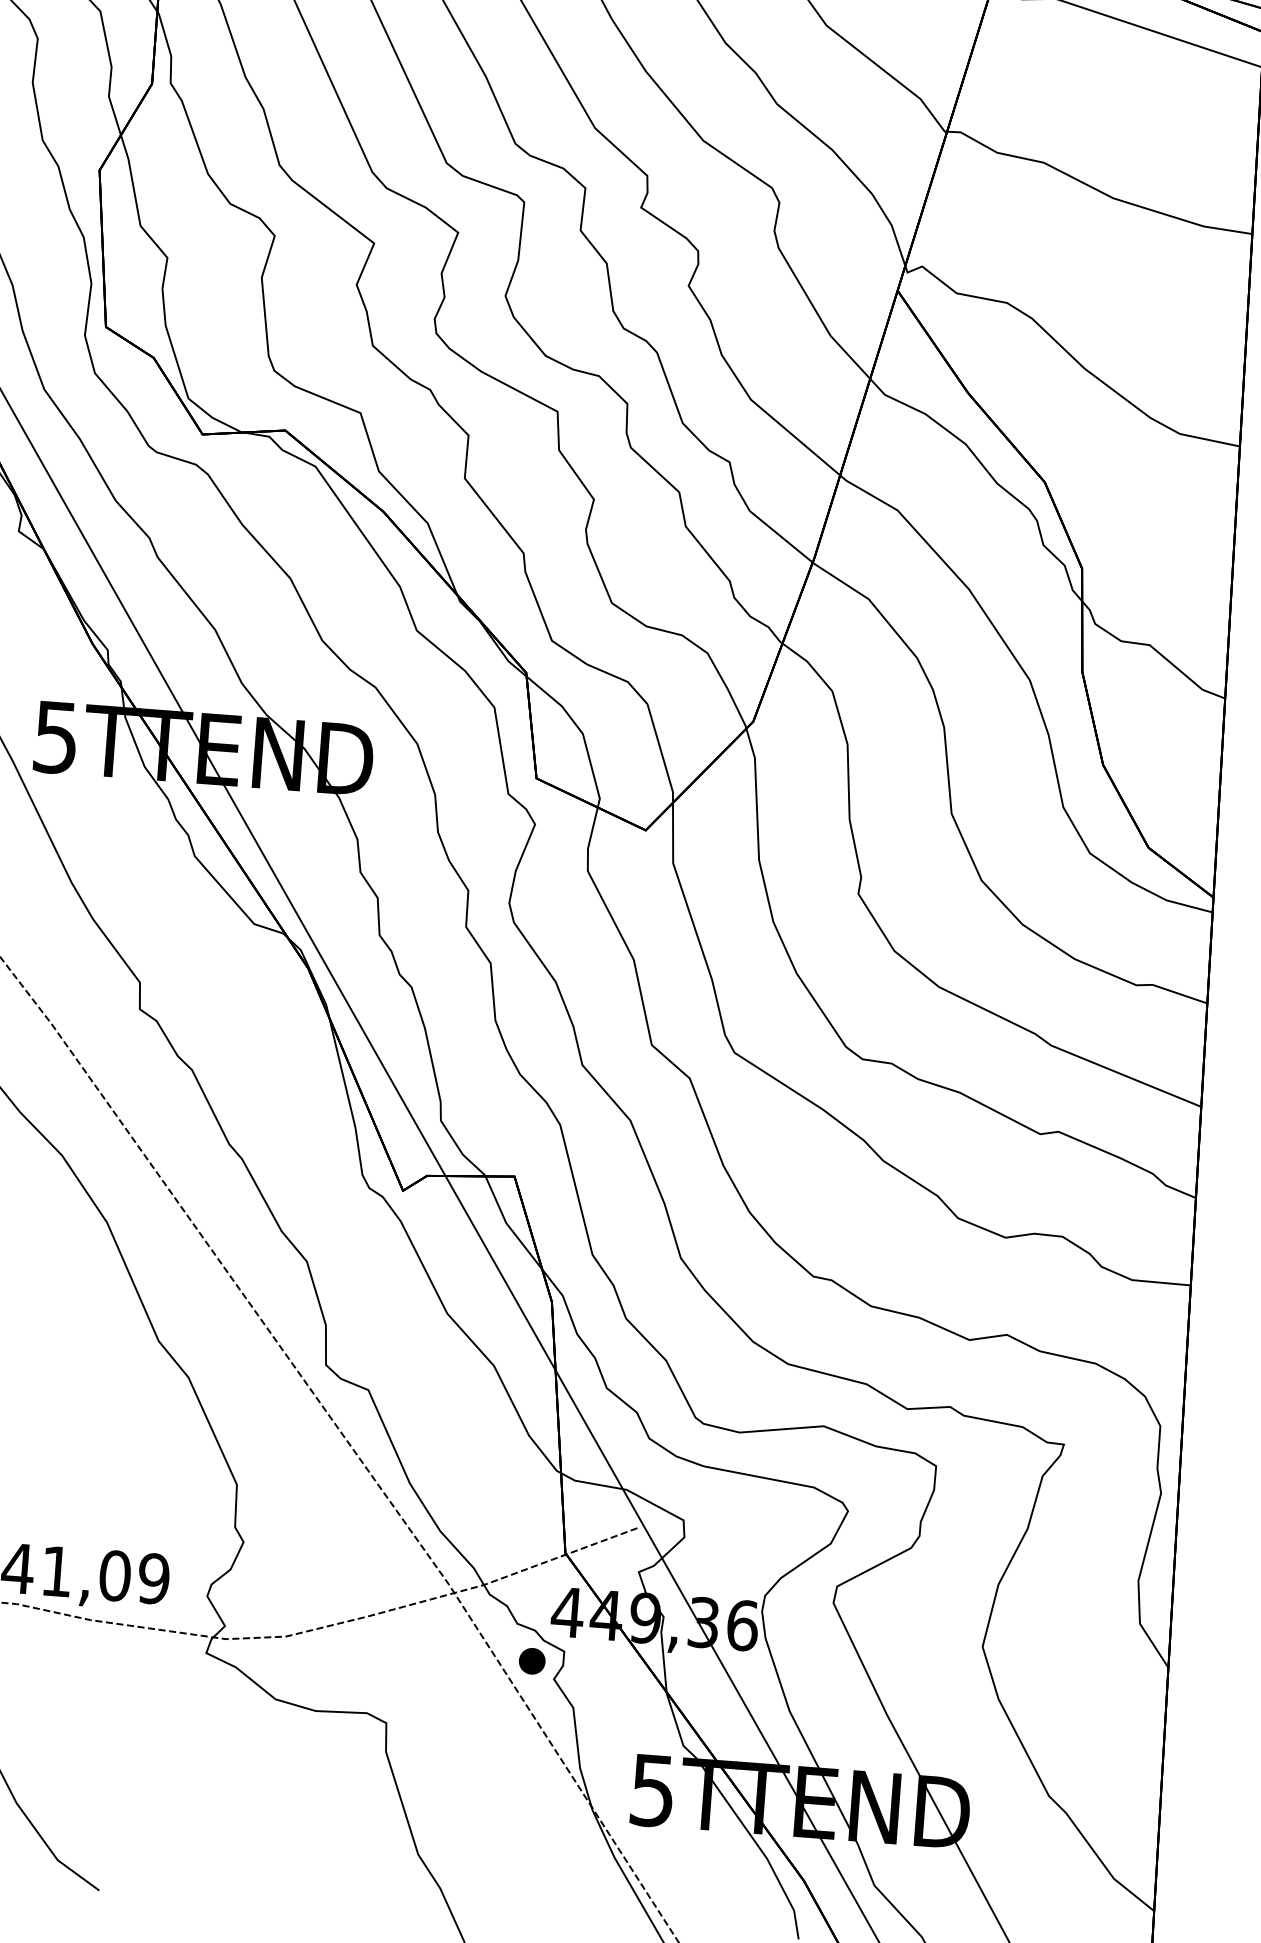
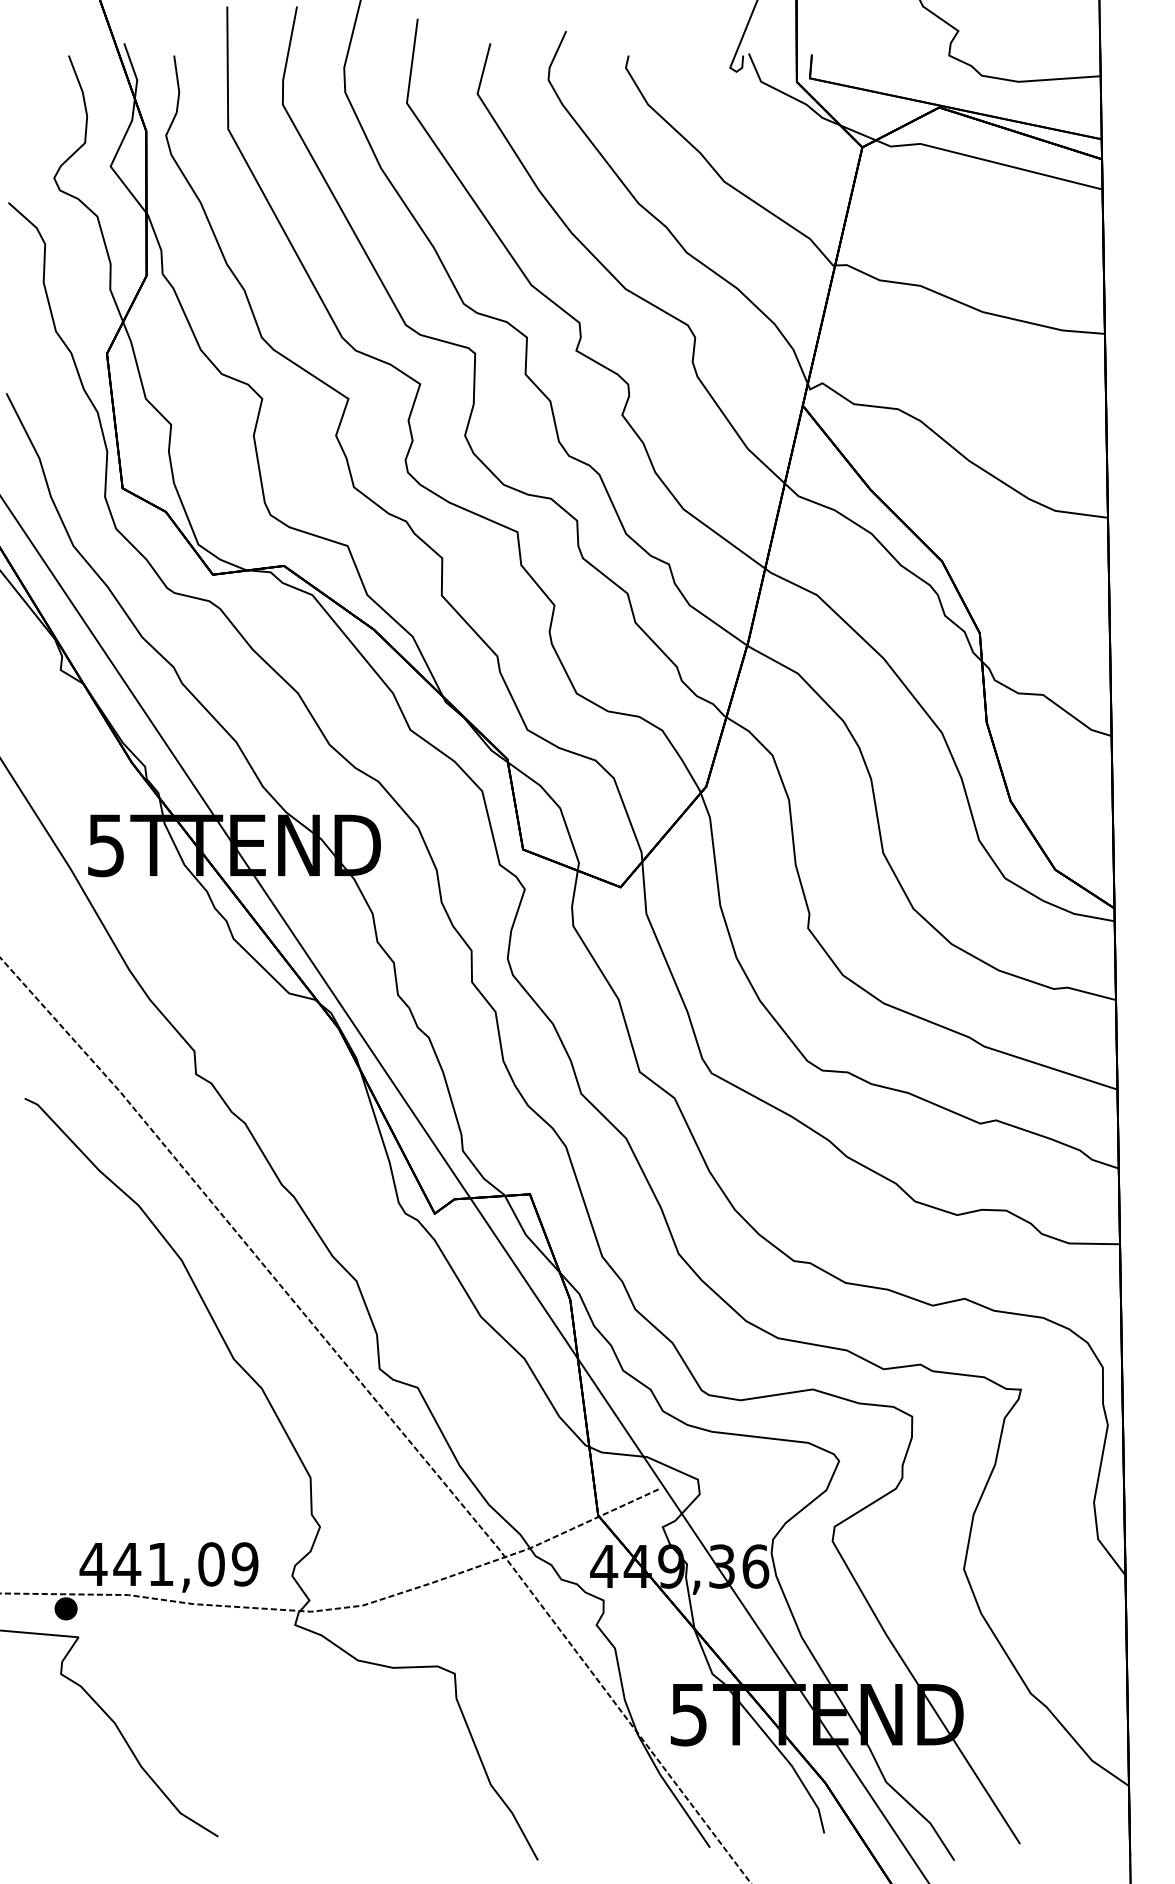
part: (532, 1660) -> (576, 1610), removed

